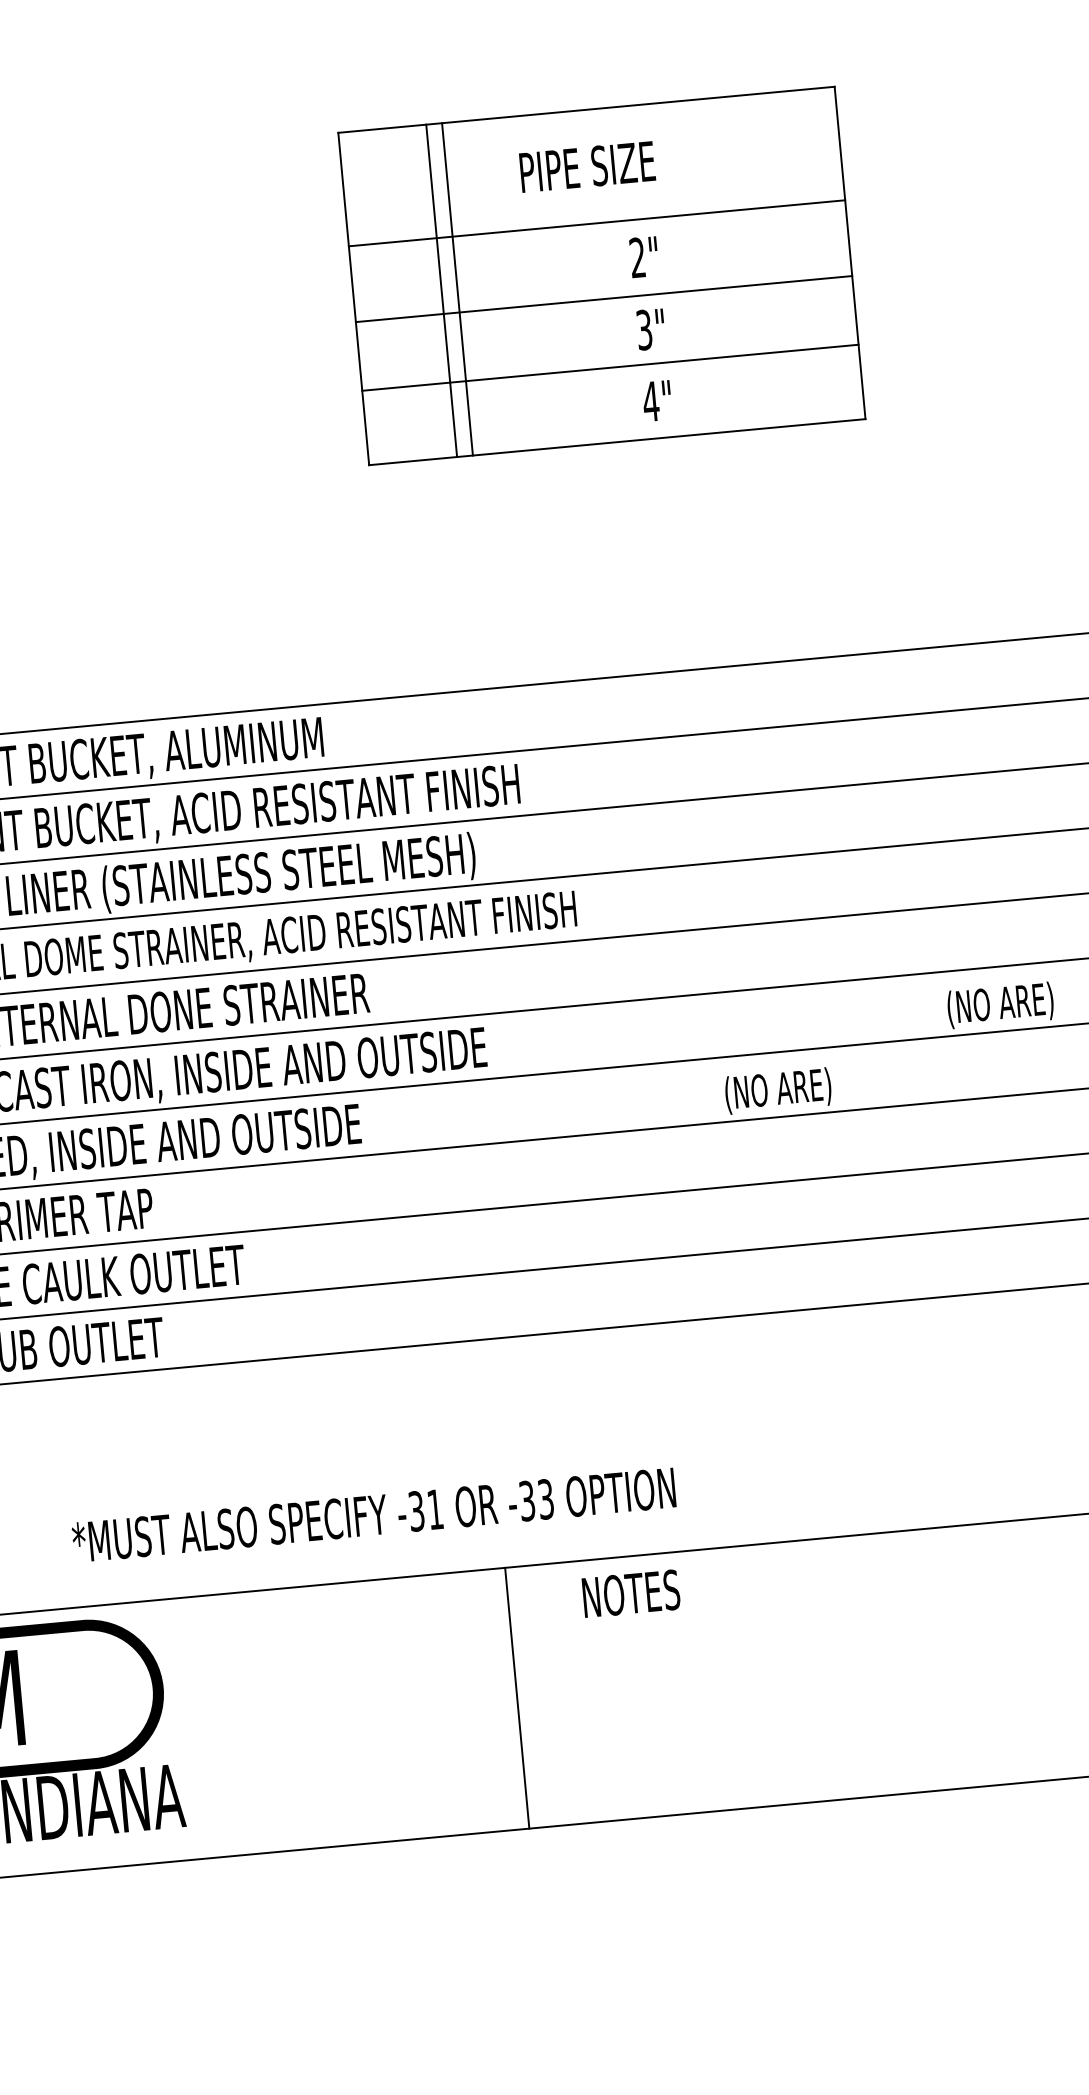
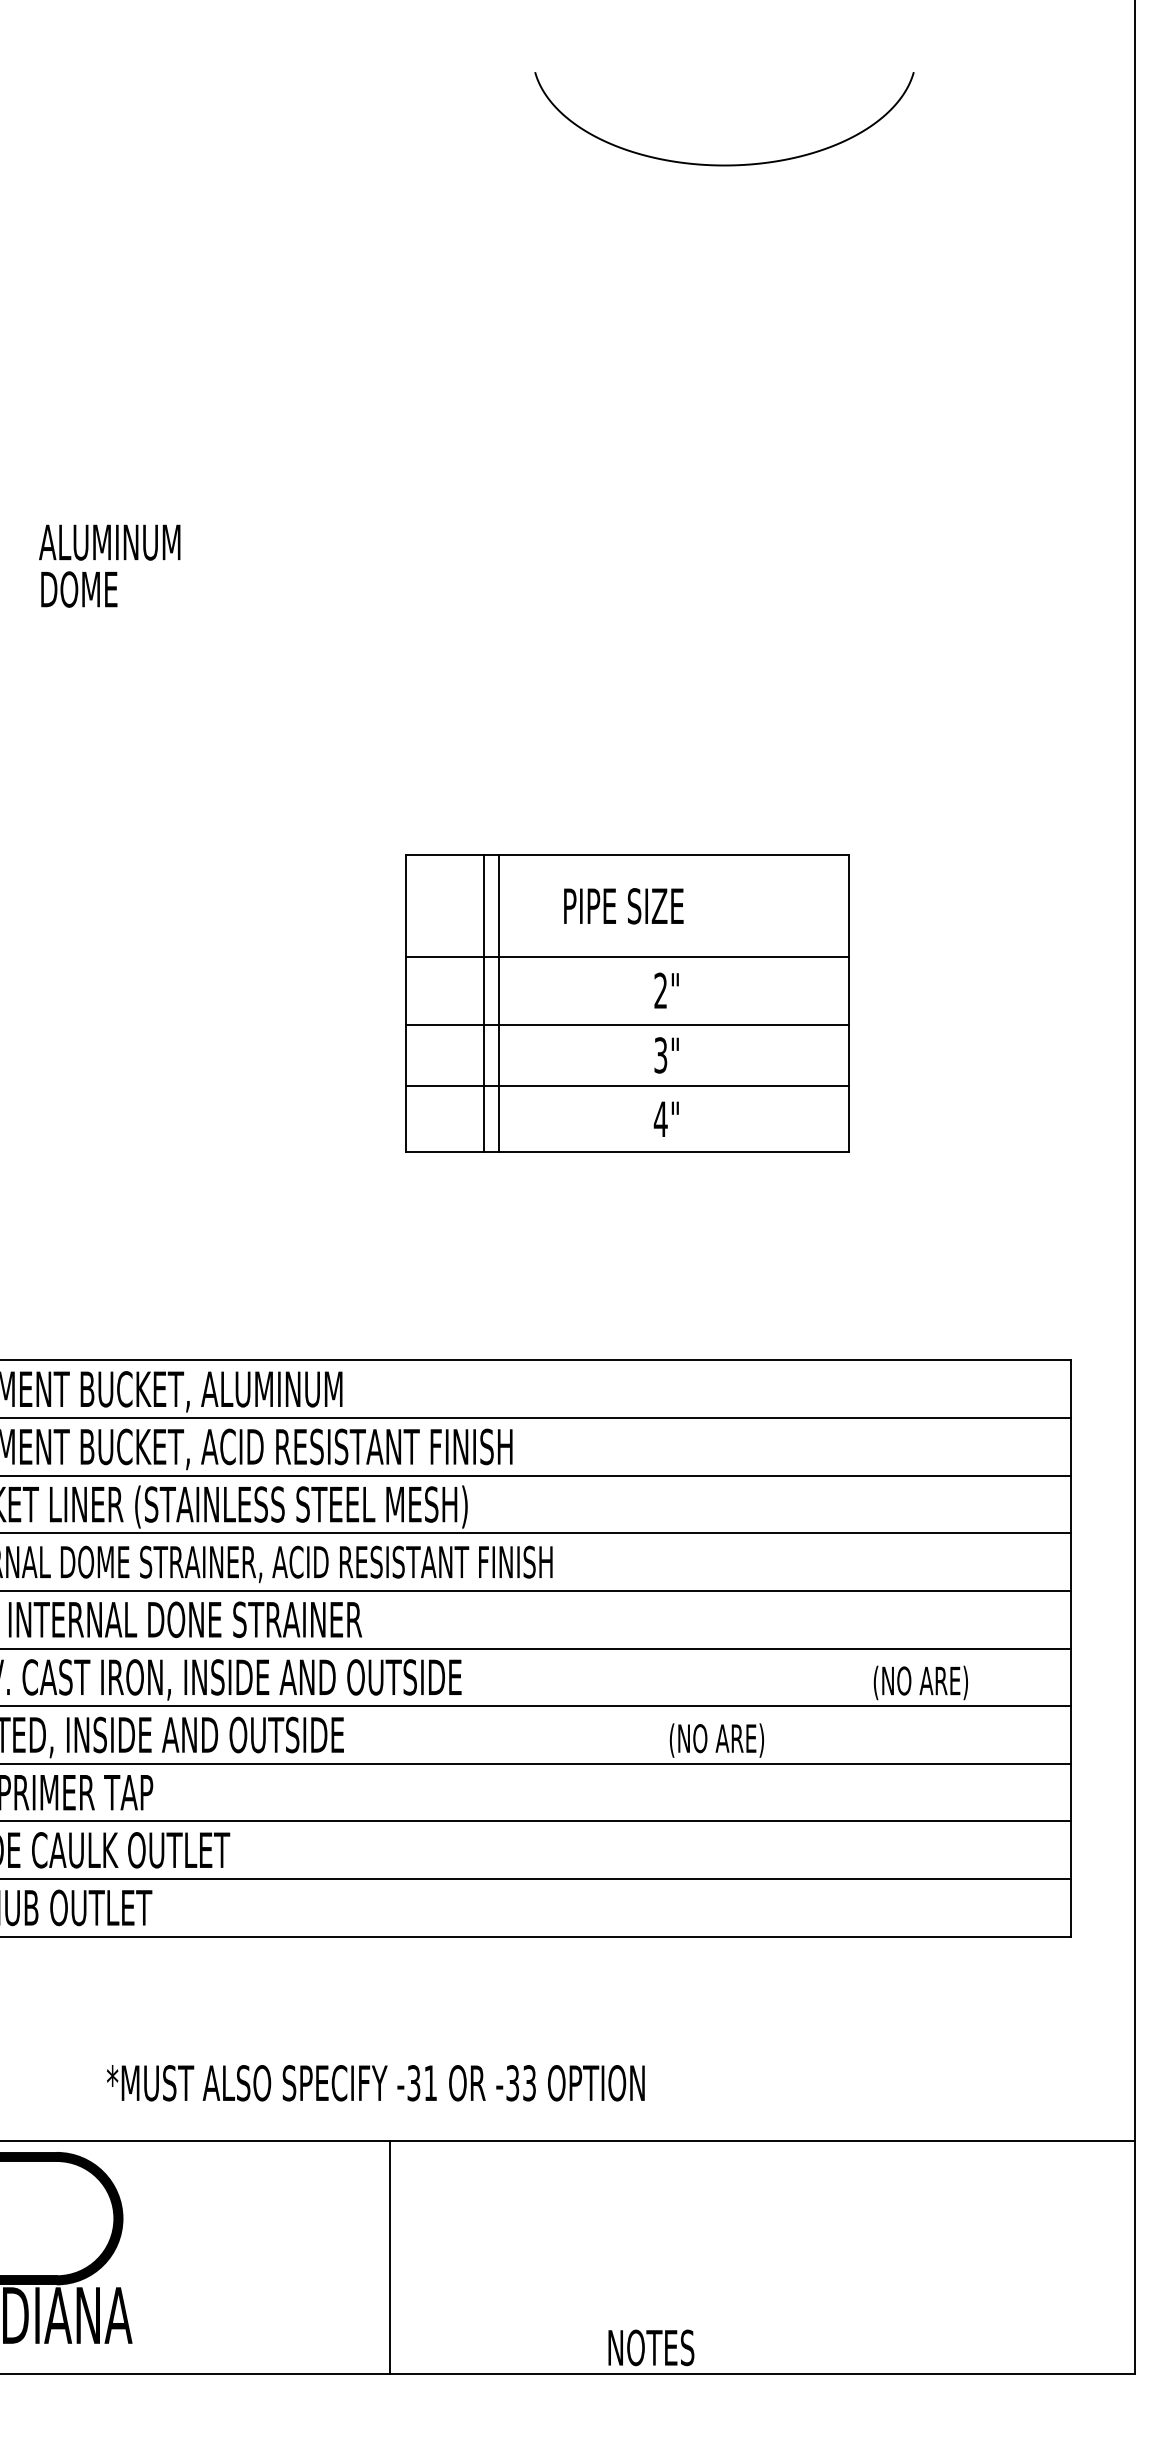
text: (373, 1515) -> (375, 2083), moved
text: (631, 1593) -> (651, 2347), moved
line: (516, 1697) -> (389, 2256), moved

